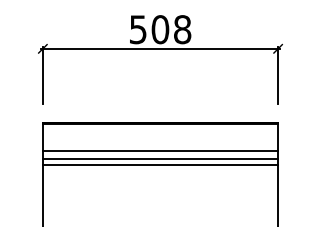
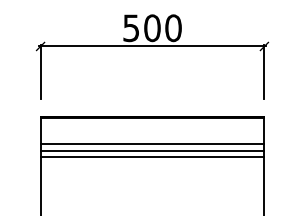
text: (182, 29) -> (173, 28), 508 -> 500

